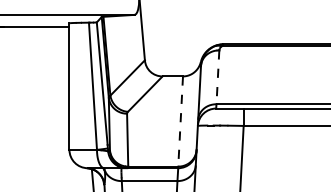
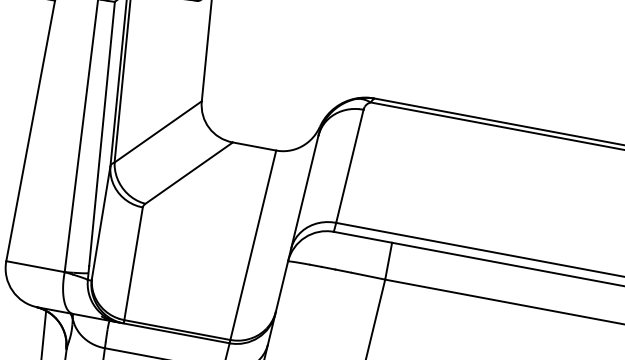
line: (217, 77) -> (348, 166), dashed -> solid
line: (180, 122) -> (252, 247), dashed -> solid

